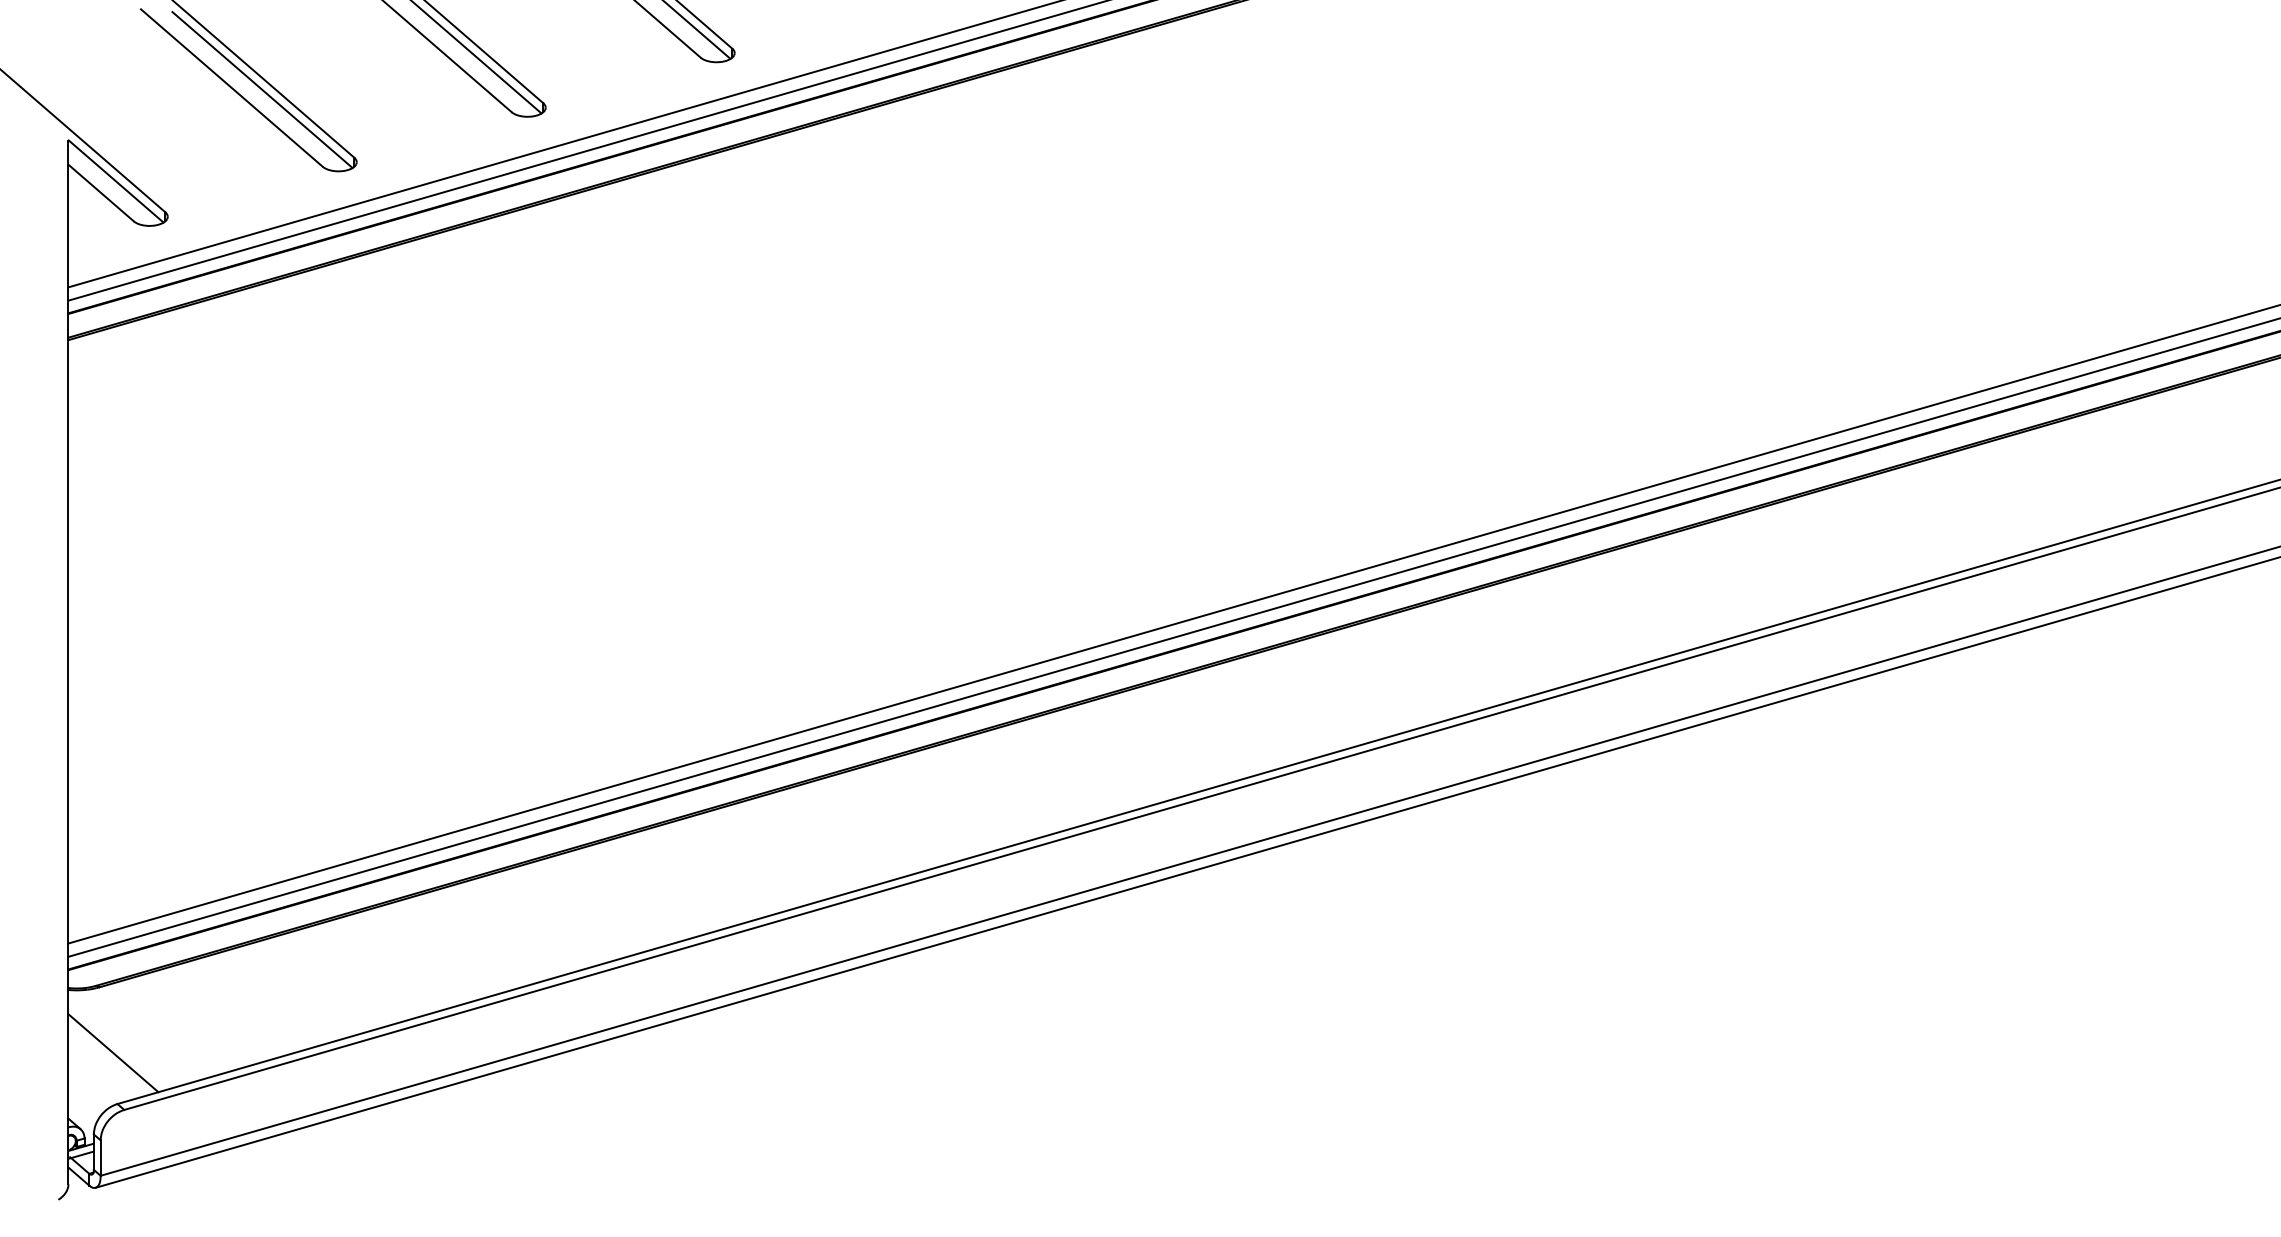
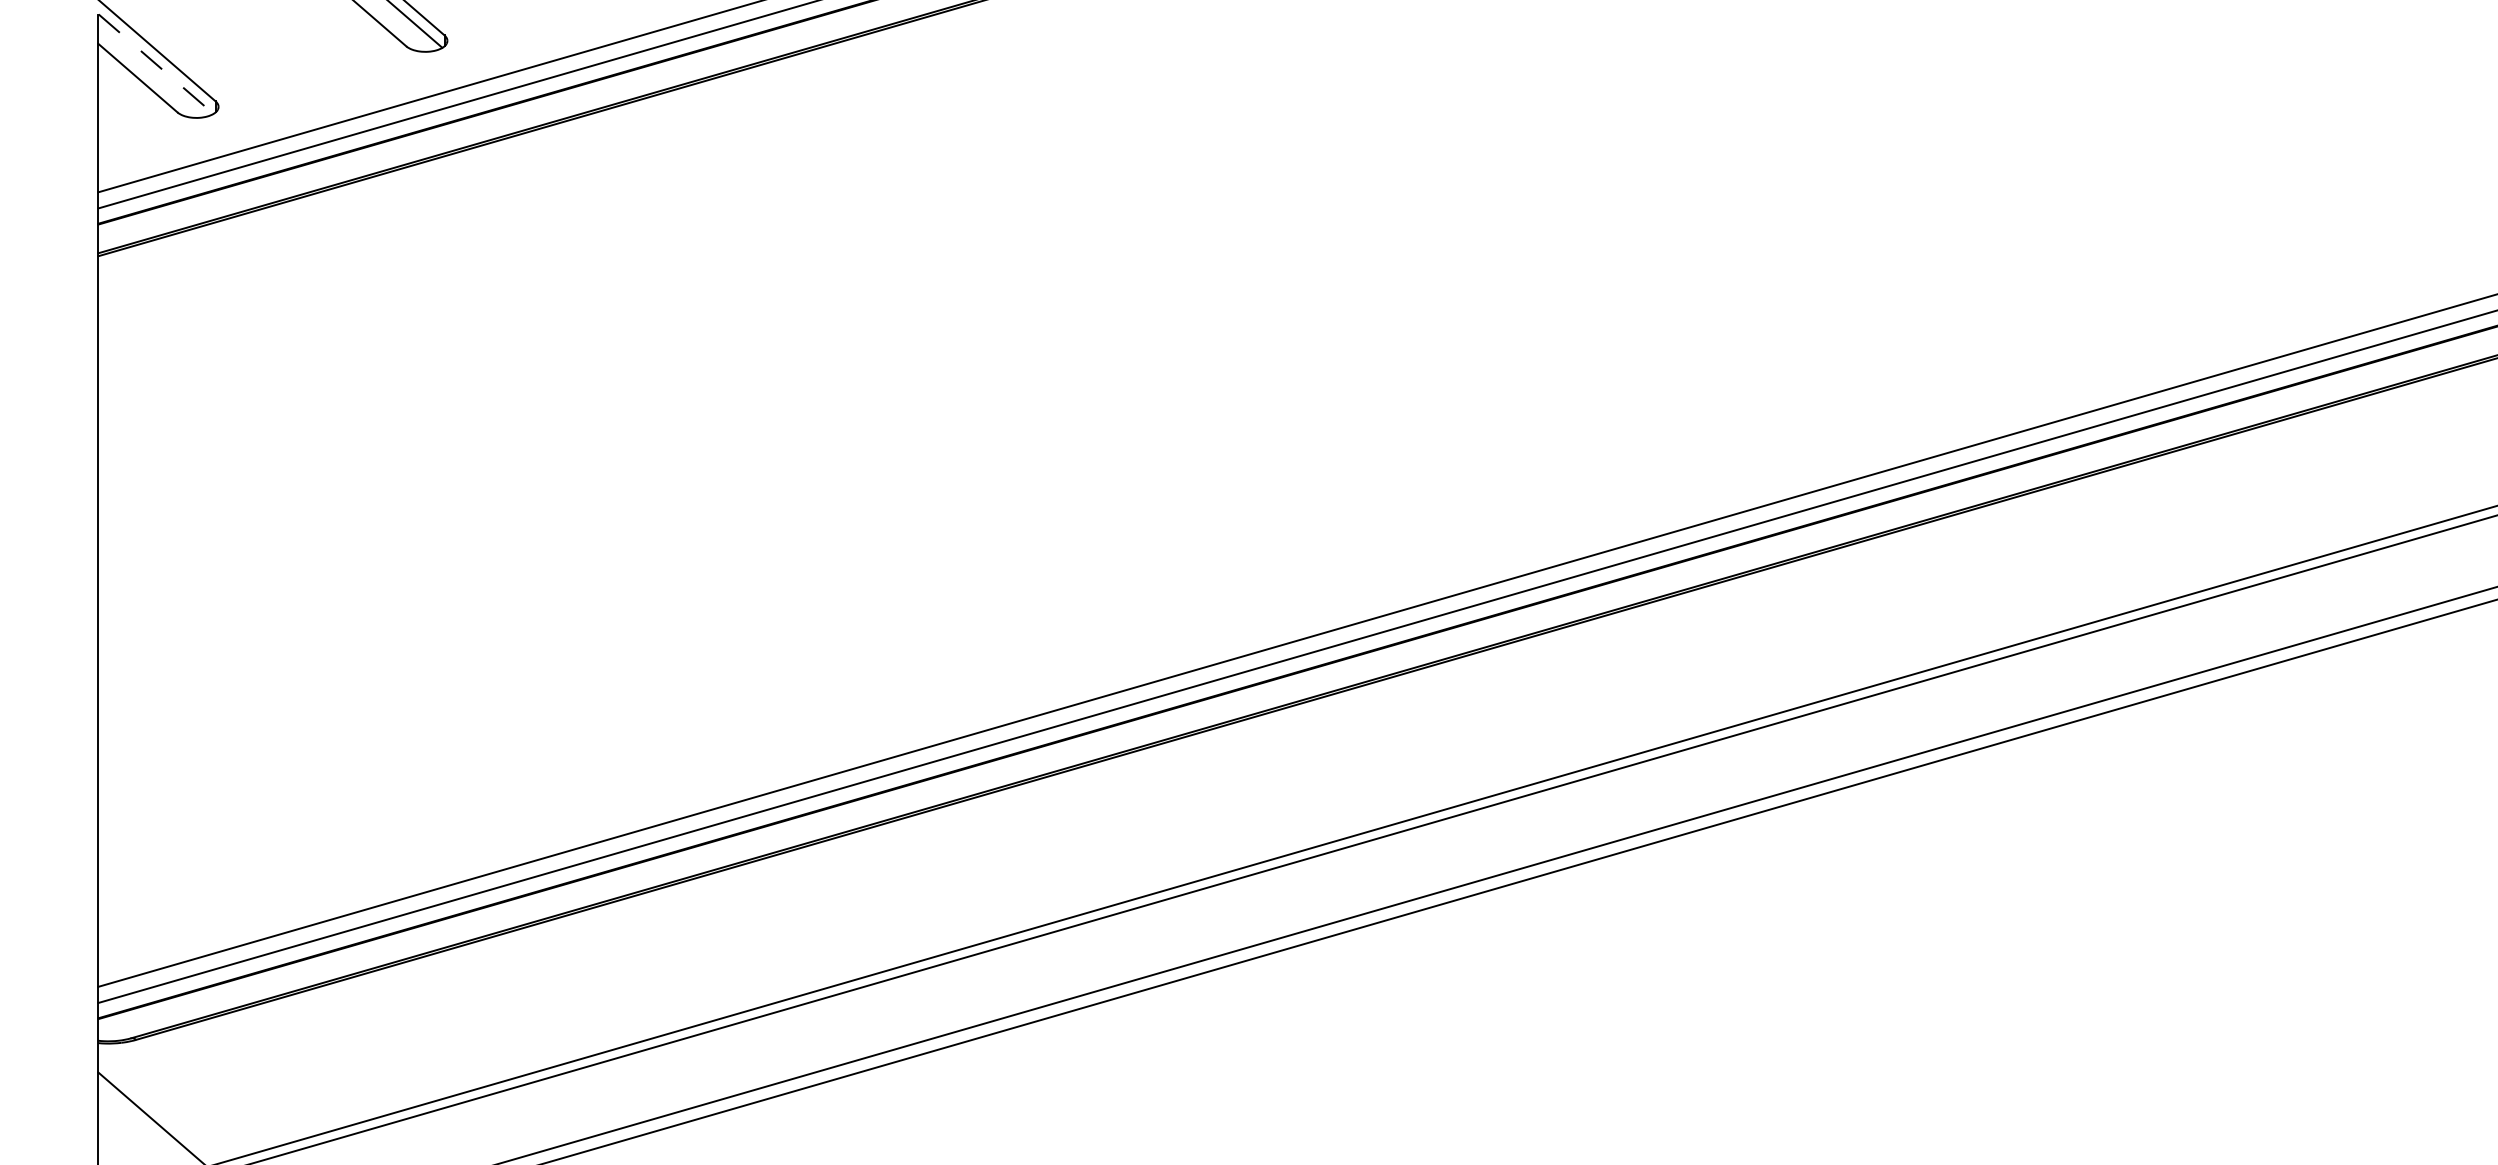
line: (116, 181) -> (156, 64), solid -> dashed

